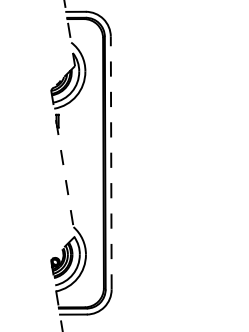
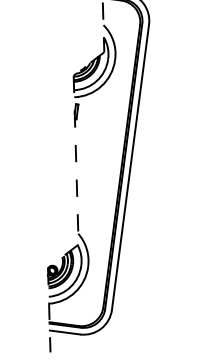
line: (111, 162) -> (130, 166), dashed -> solid

